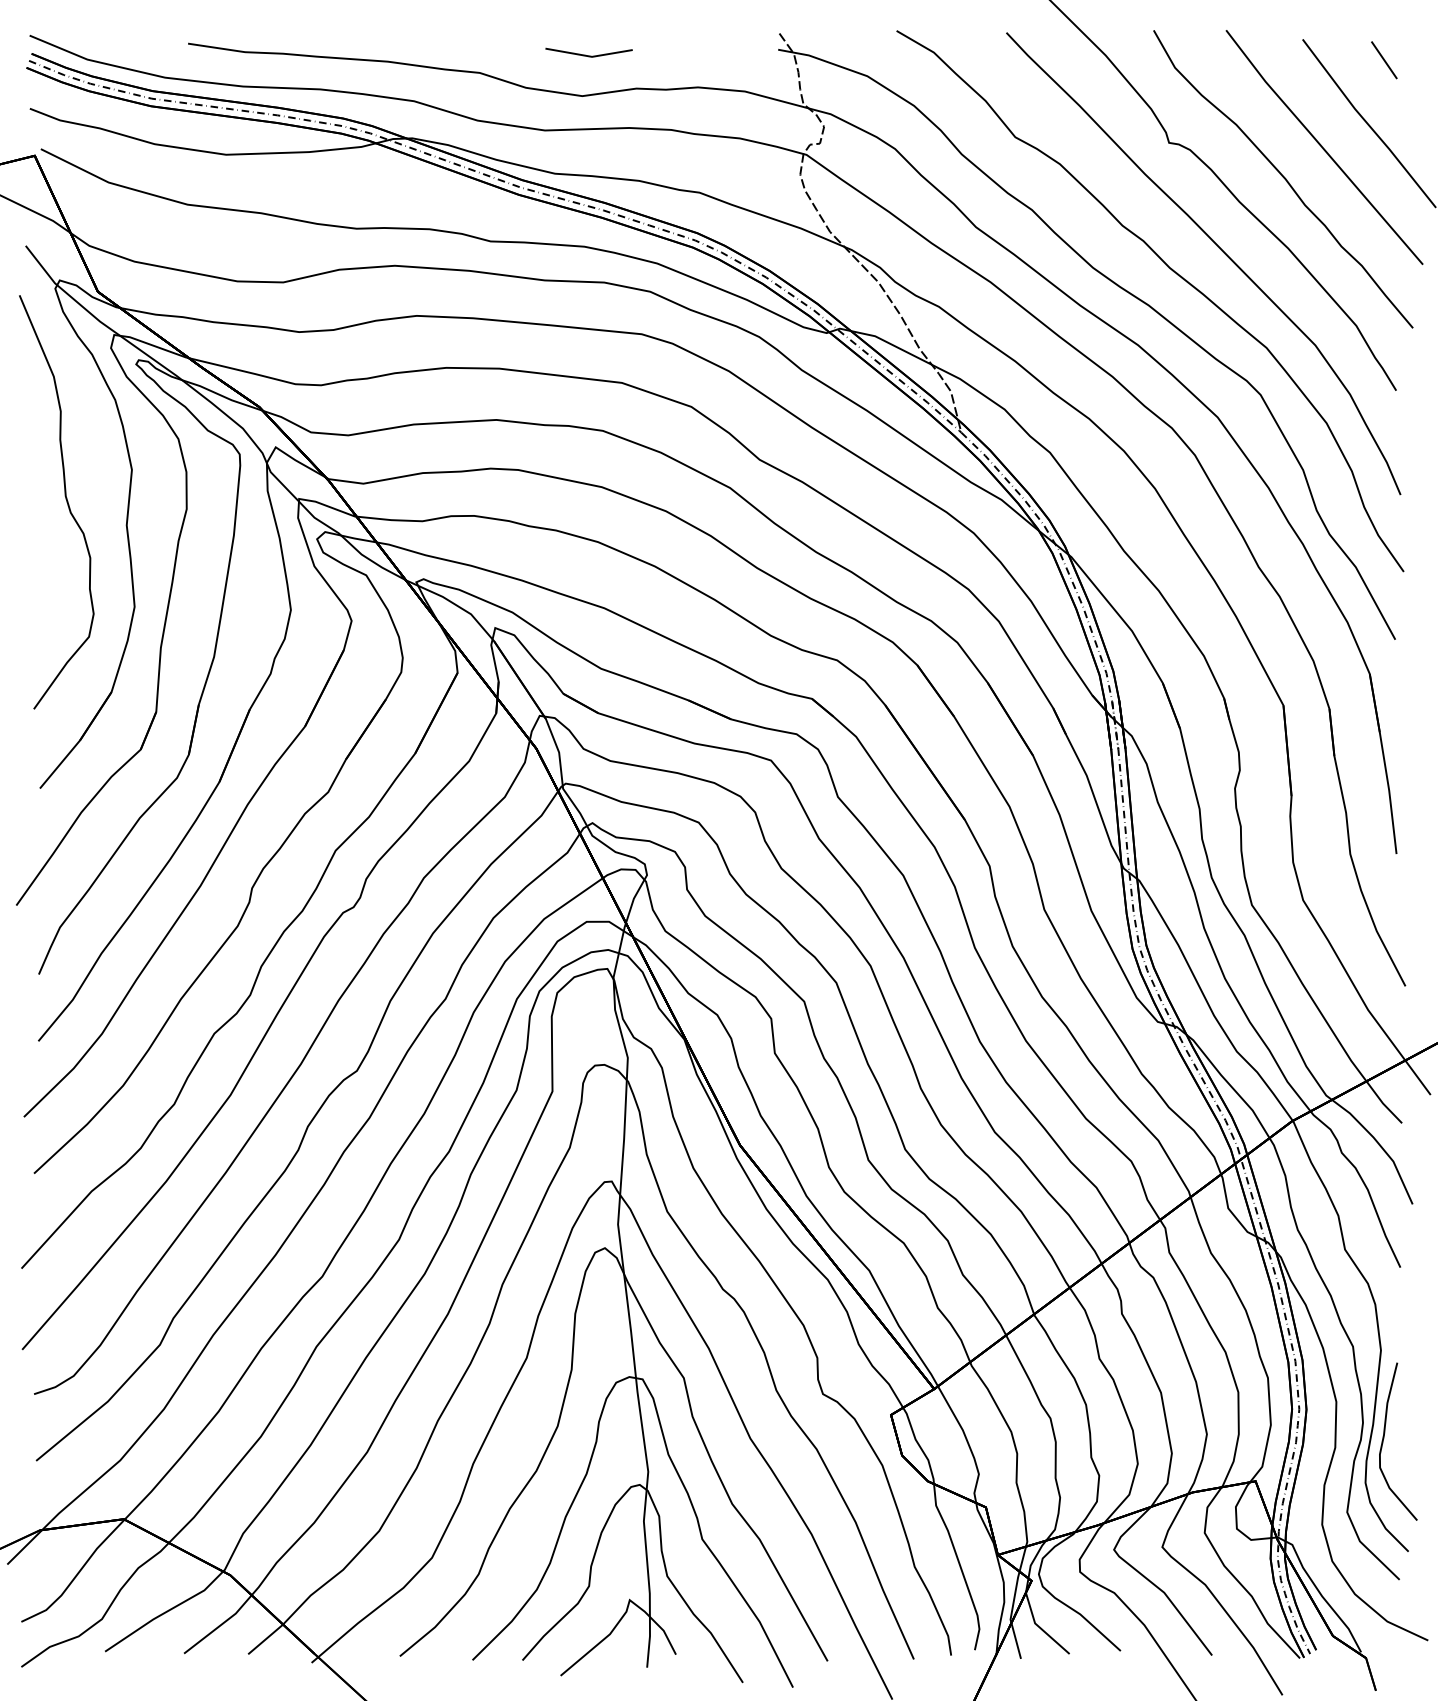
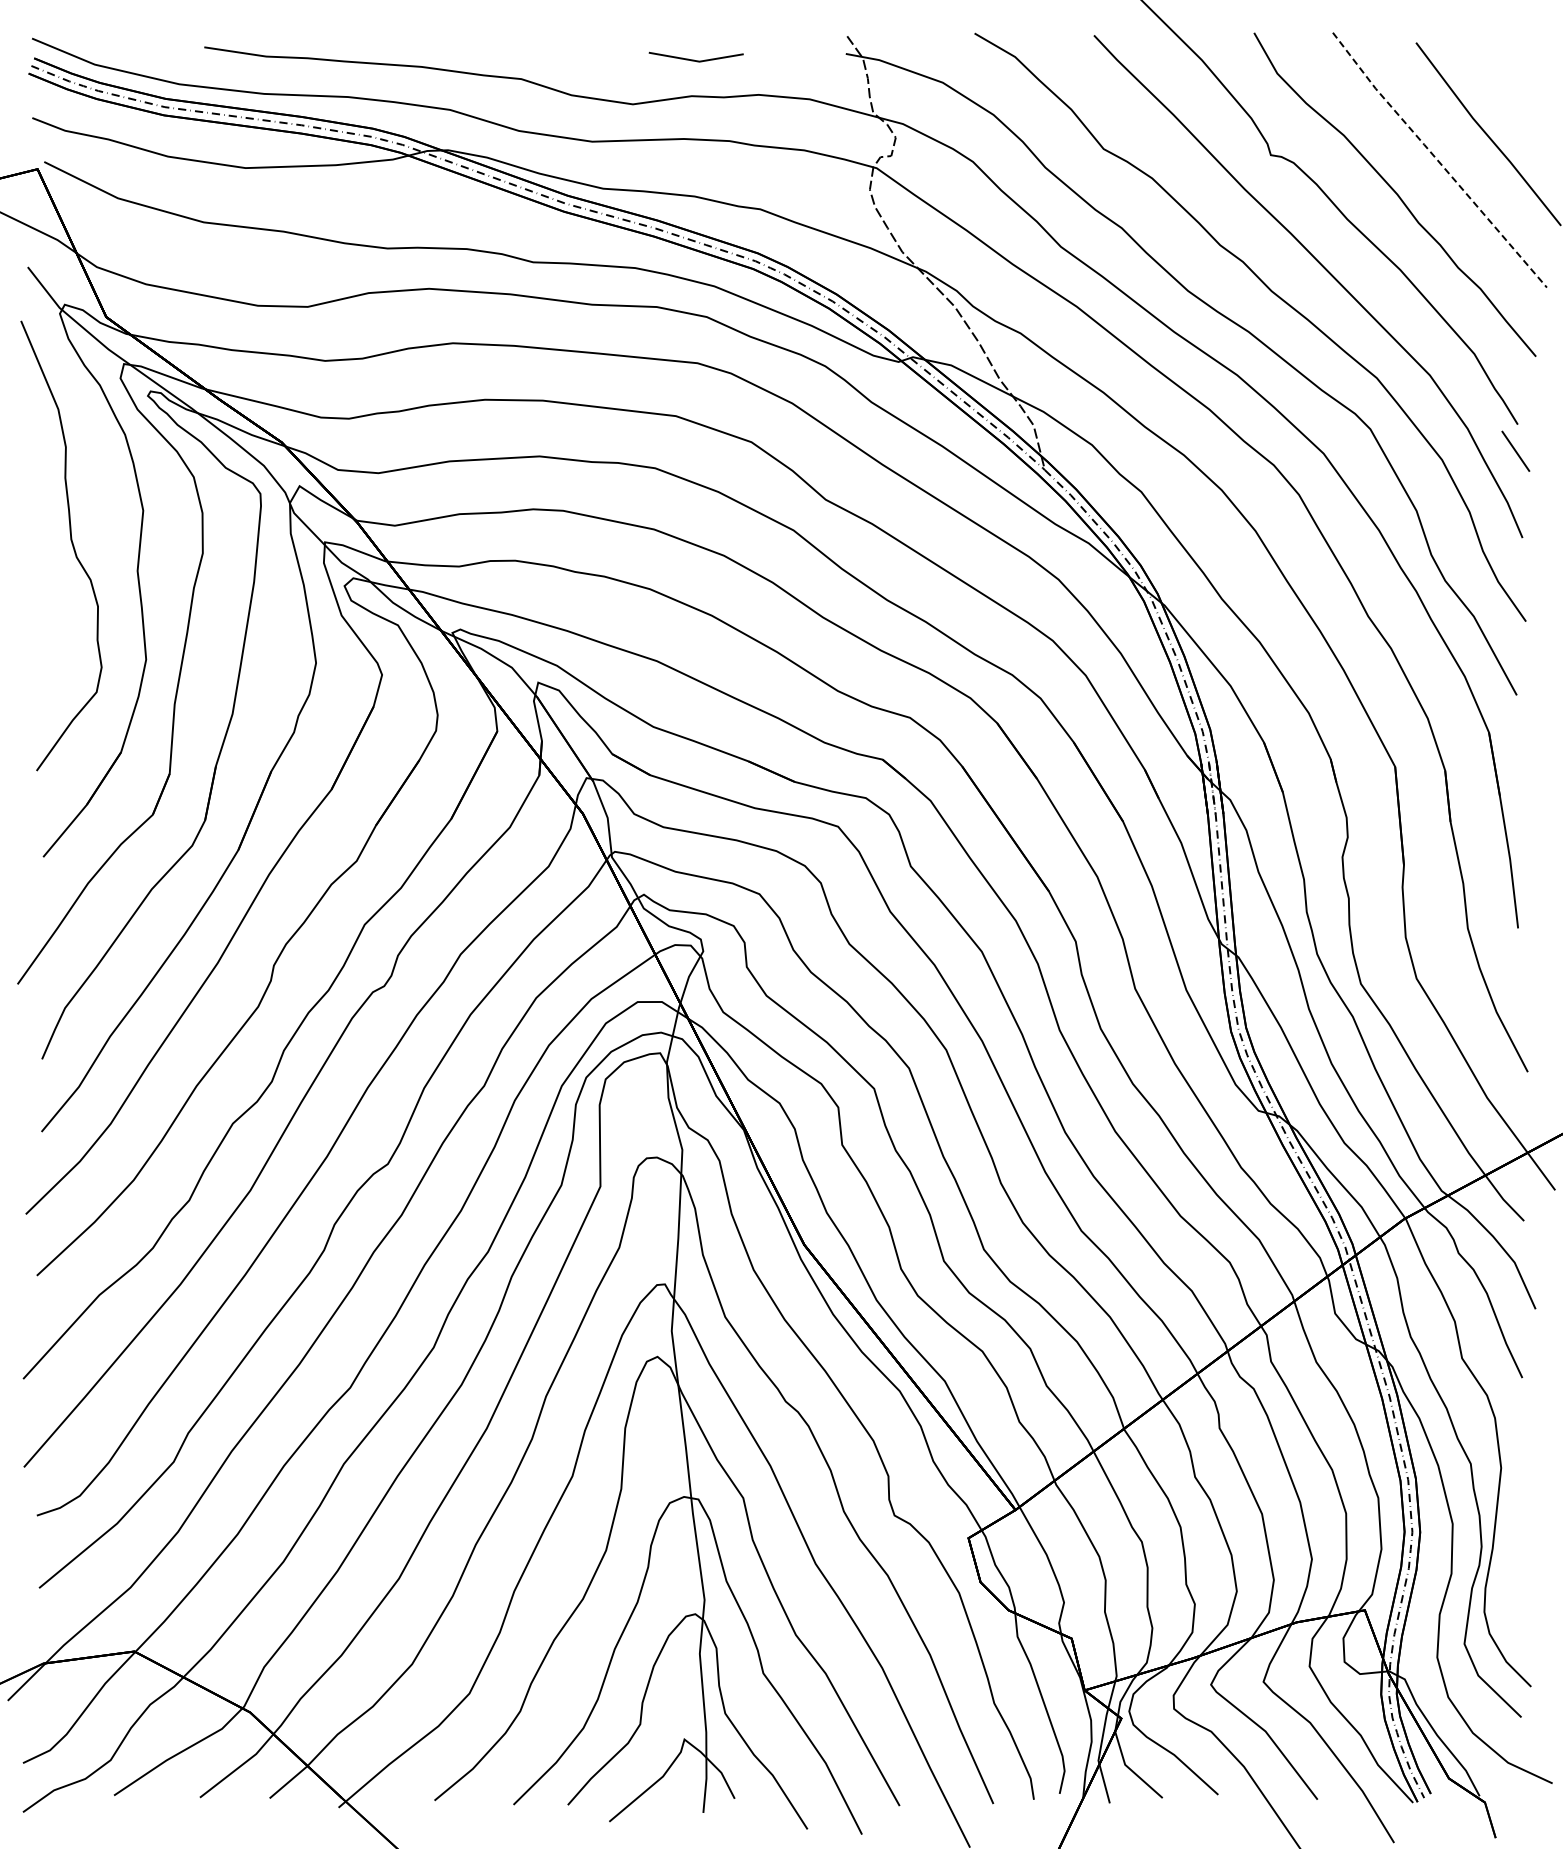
line: (587, 54) -> (694, 59), moved
line: (1384, 59) -> (1515, 450), moved
line: (1322, 147) -> (1437, 160), solid -> dashed
curve: (1384, 1440) -> (1504, 1565), removed

